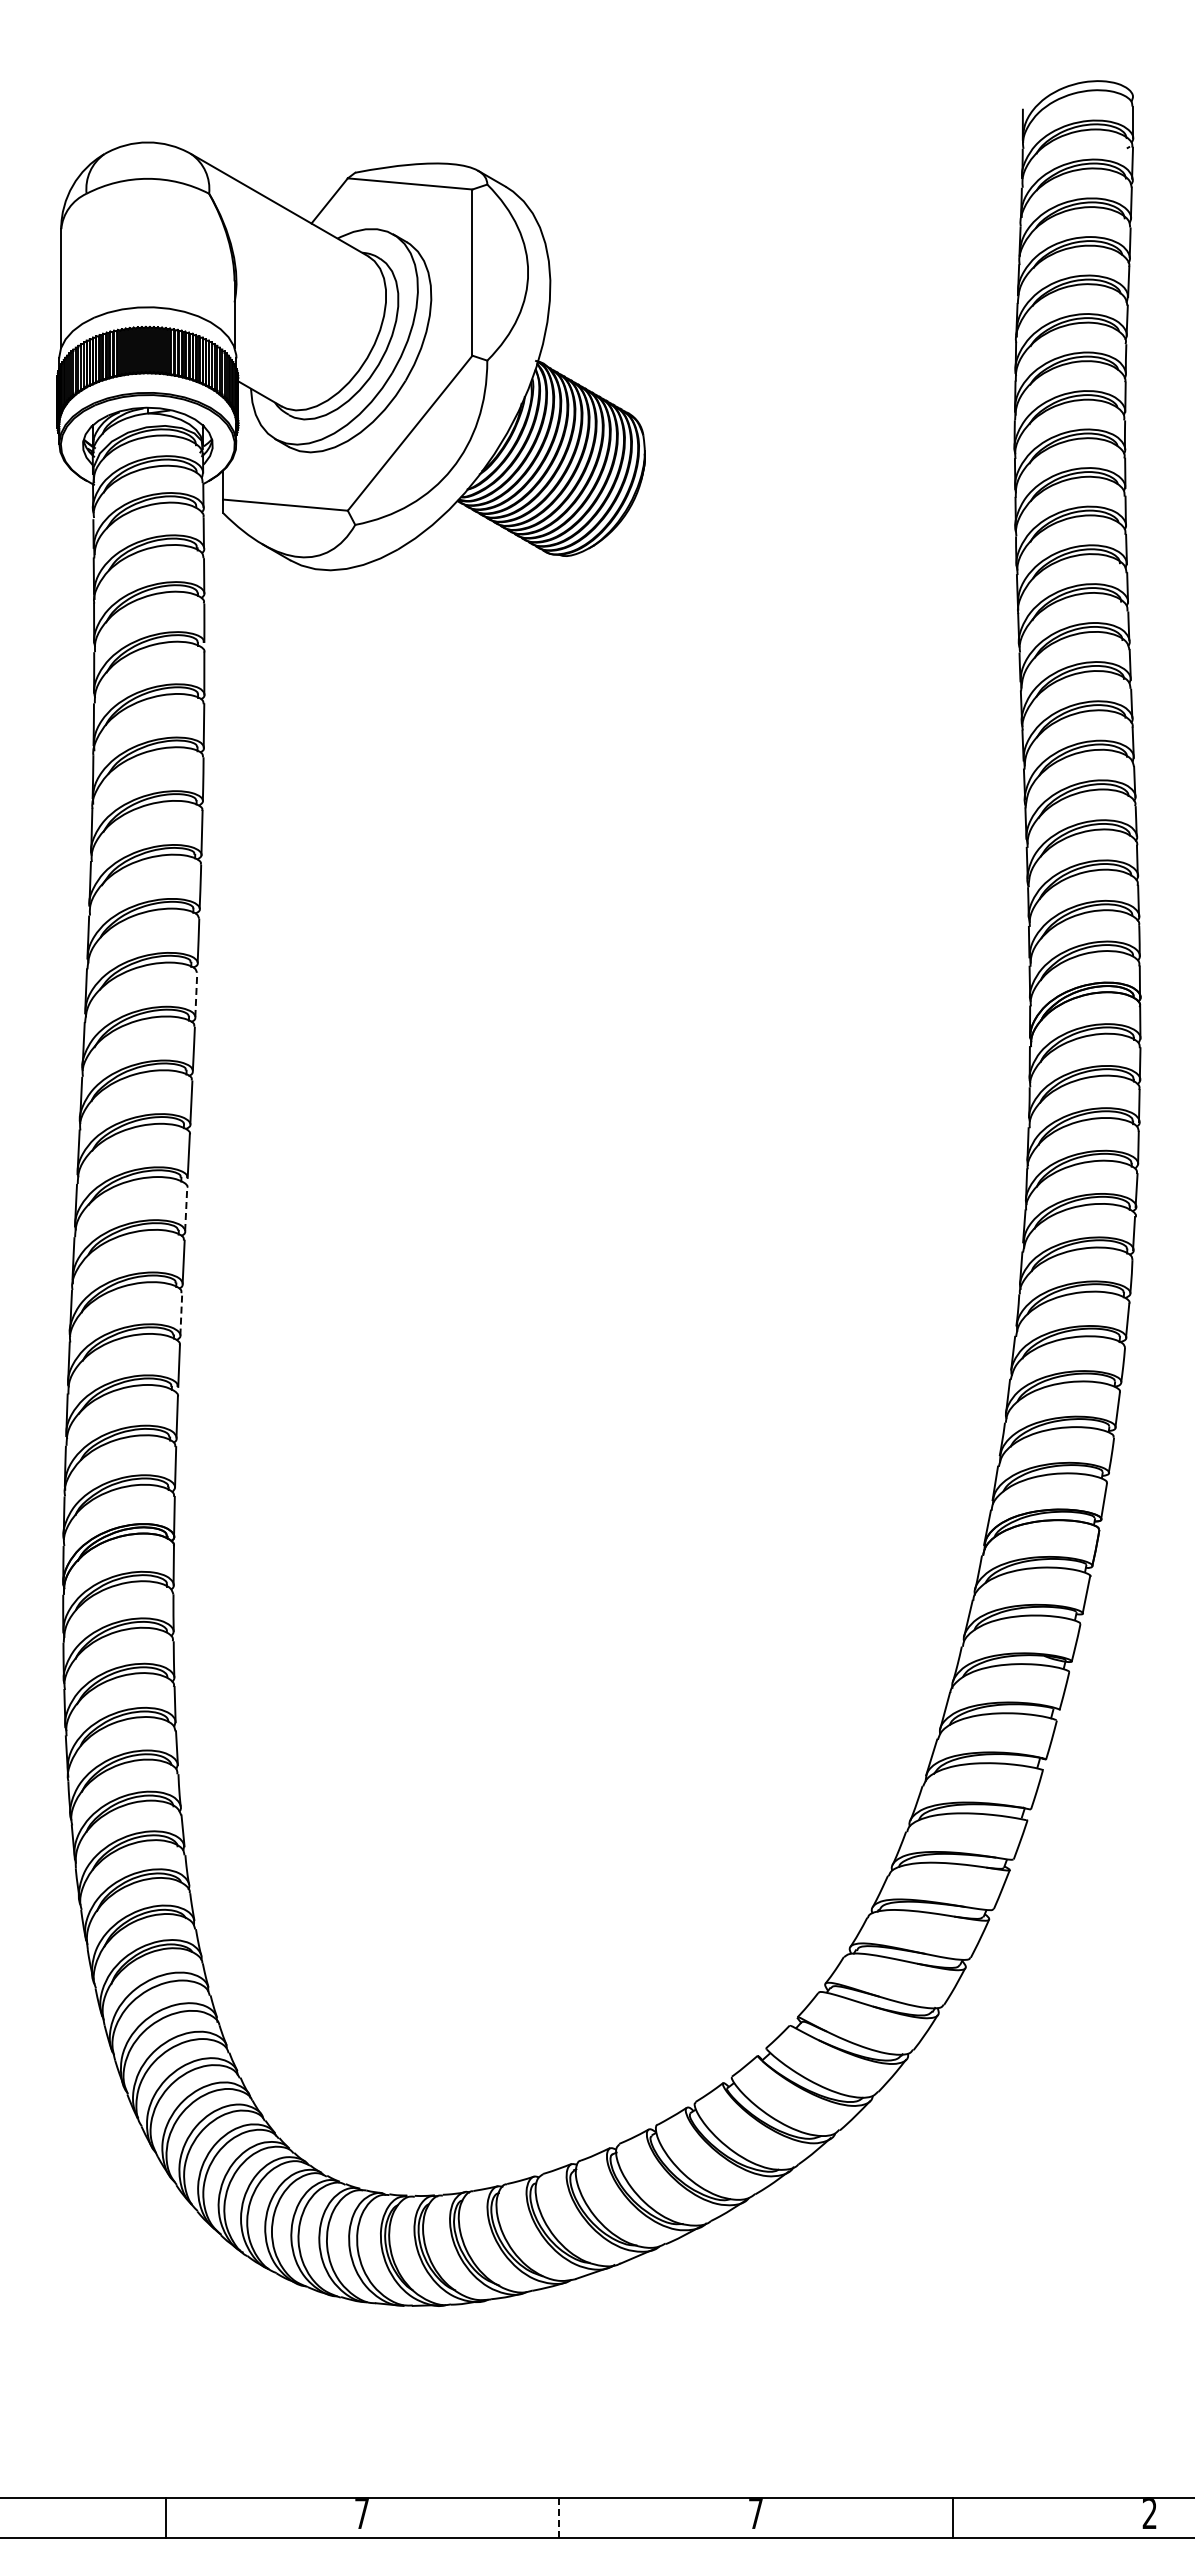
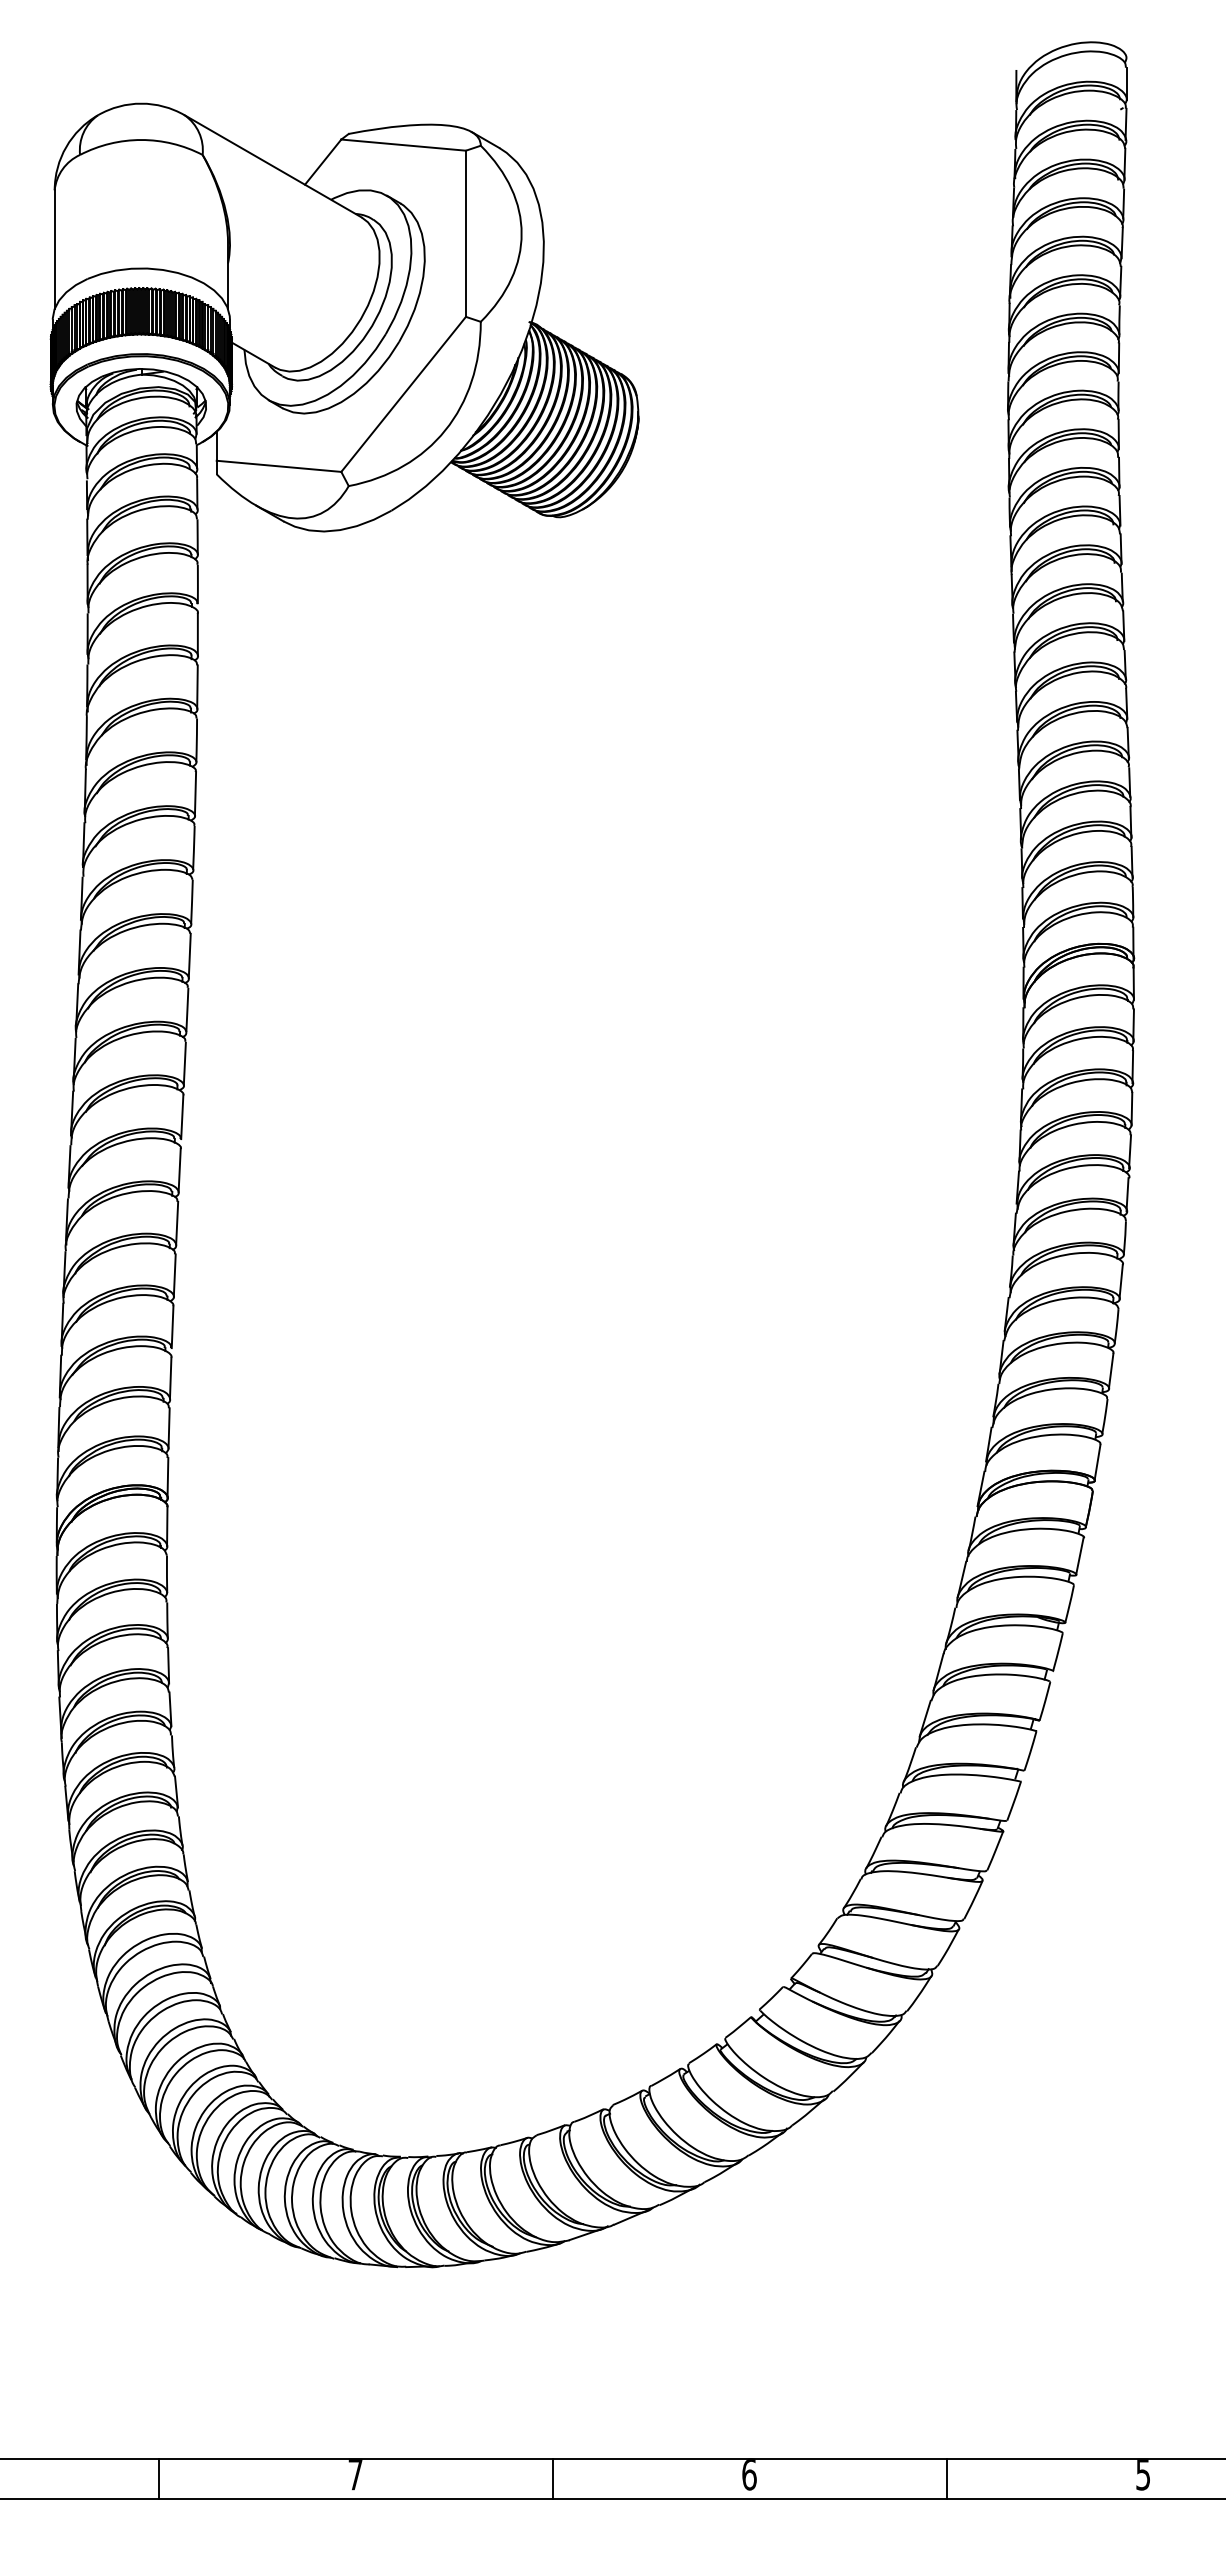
line: (196, 994) -> (189, 955), dashed -> solid
line: (186, 1209) -> (179, 1170), dashed -> solid
line: (181, 1314) -> (174, 1275), dashed -> solid
text: (756, 2514) -> (749, 2475), 7 -> 6
text: (1149, 2514) -> (1142, 2475), 2 -> 5
line: (559, 2518) -> (552, 2479), dashed -> solid

